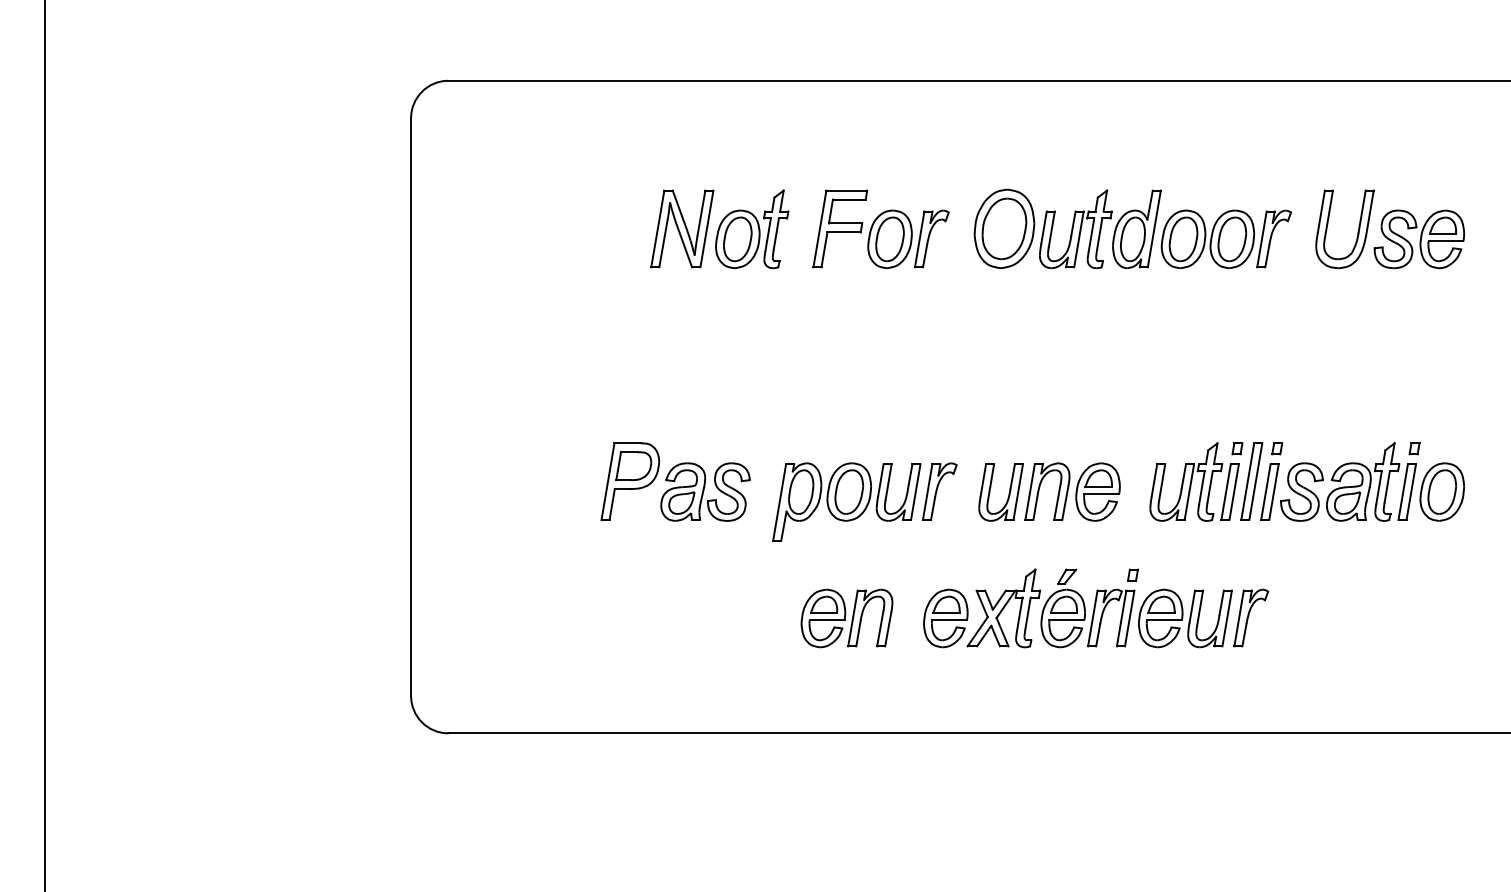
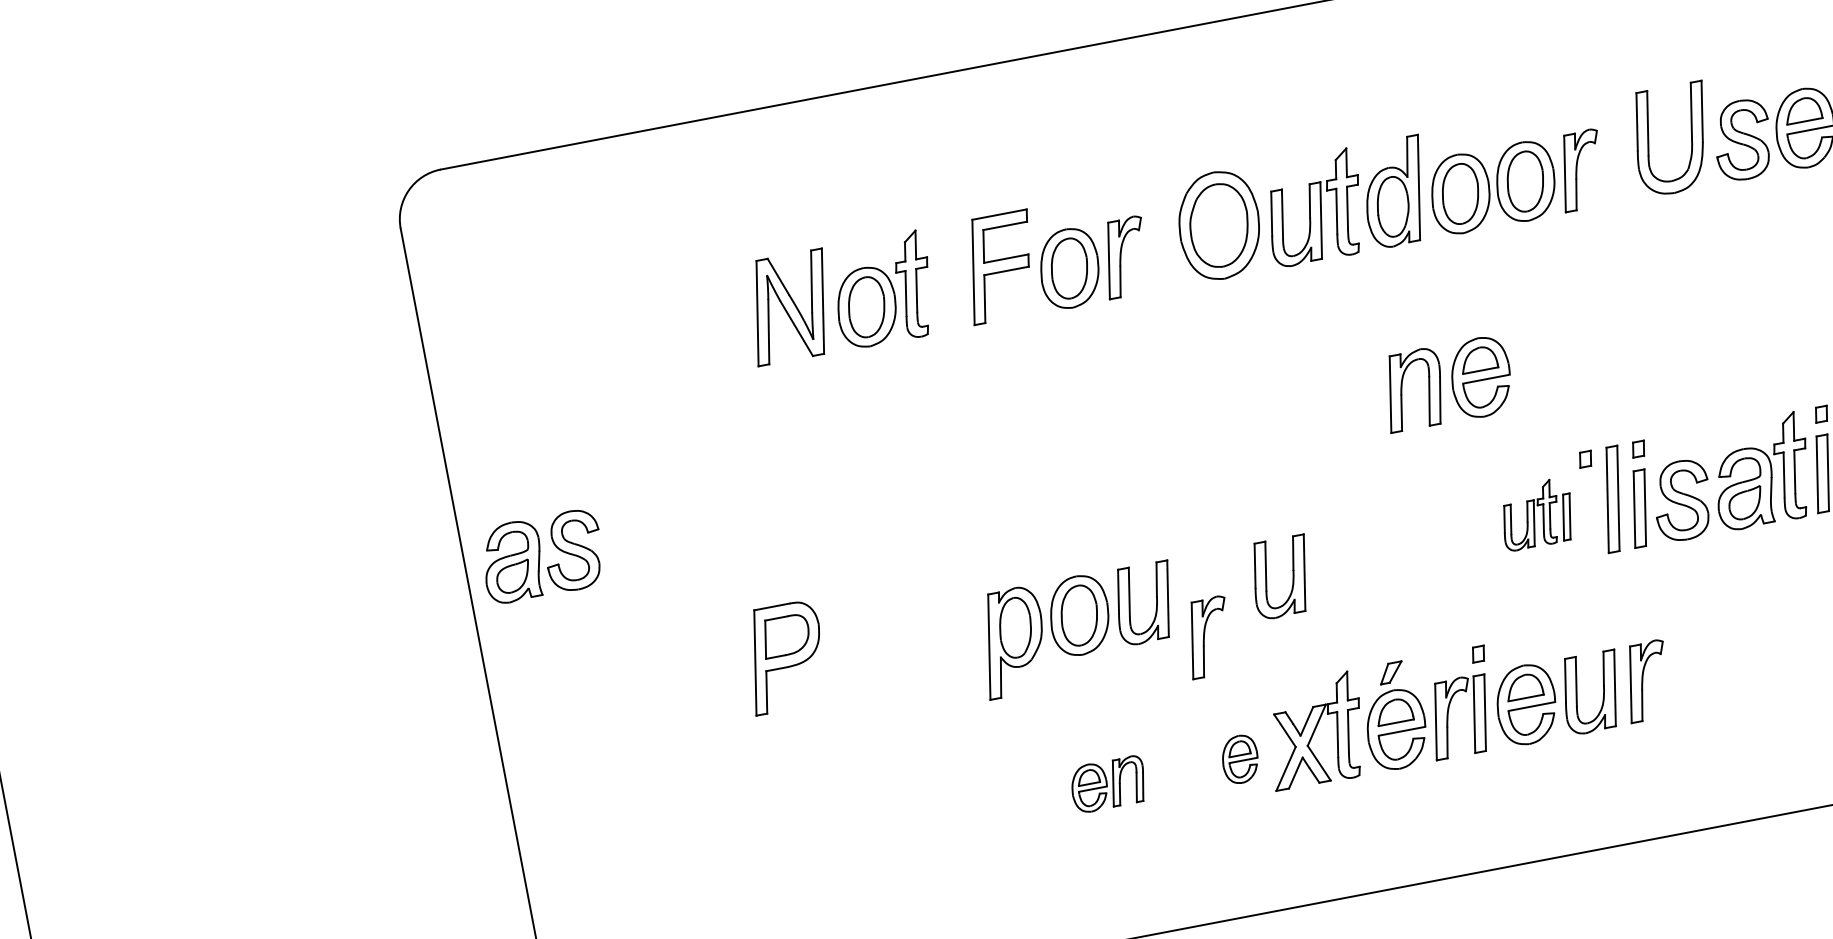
part: (1194, 481) -> (1536, 513), size x0.6
part: (705, 491) -> (542, 555), moved
part: (939, 491) -> (1208, 637), moved
part: (1072, 491) -> (1446, 383), moved
part: (846, 618) -> (1107, 784), size x0.6
part: (945, 618) -> (1239, 759), size x0.6

